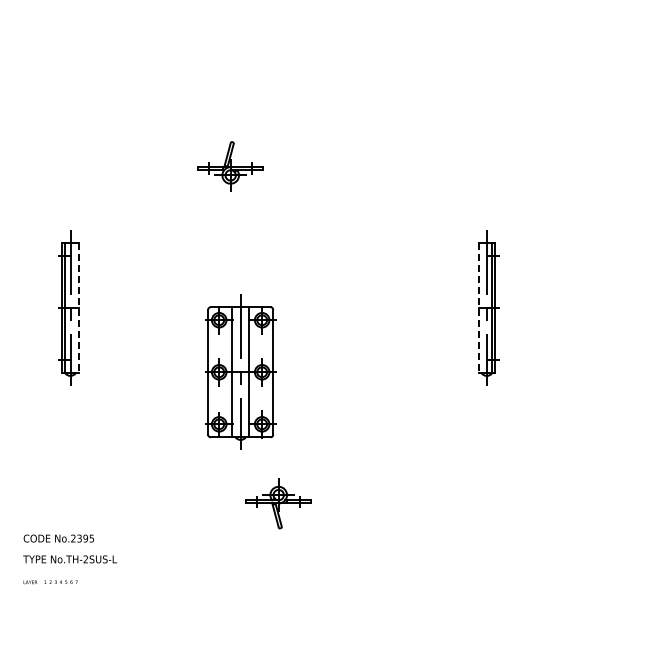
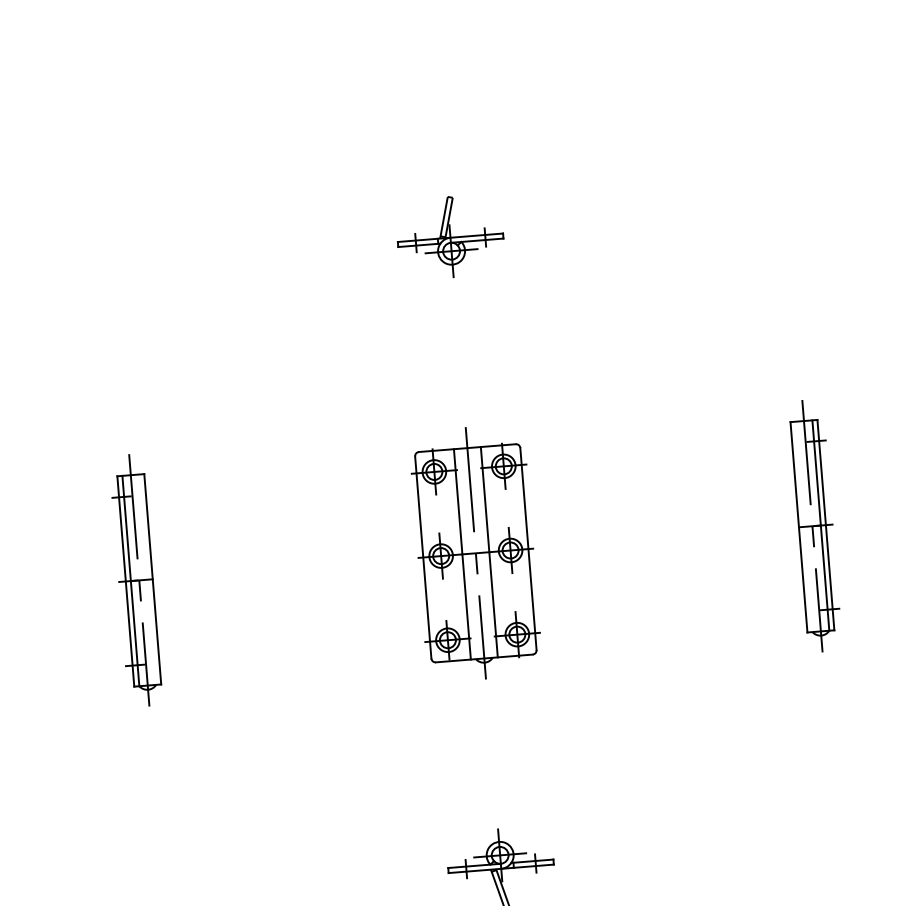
part: (230, 166) -> (450, 236), moved
line: (78, 308) -> (152, 579), dashed -> solid
line: (478, 308) -> (798, 527), dashed -> solid
part: (240, 371) -> (475, 552), moved

